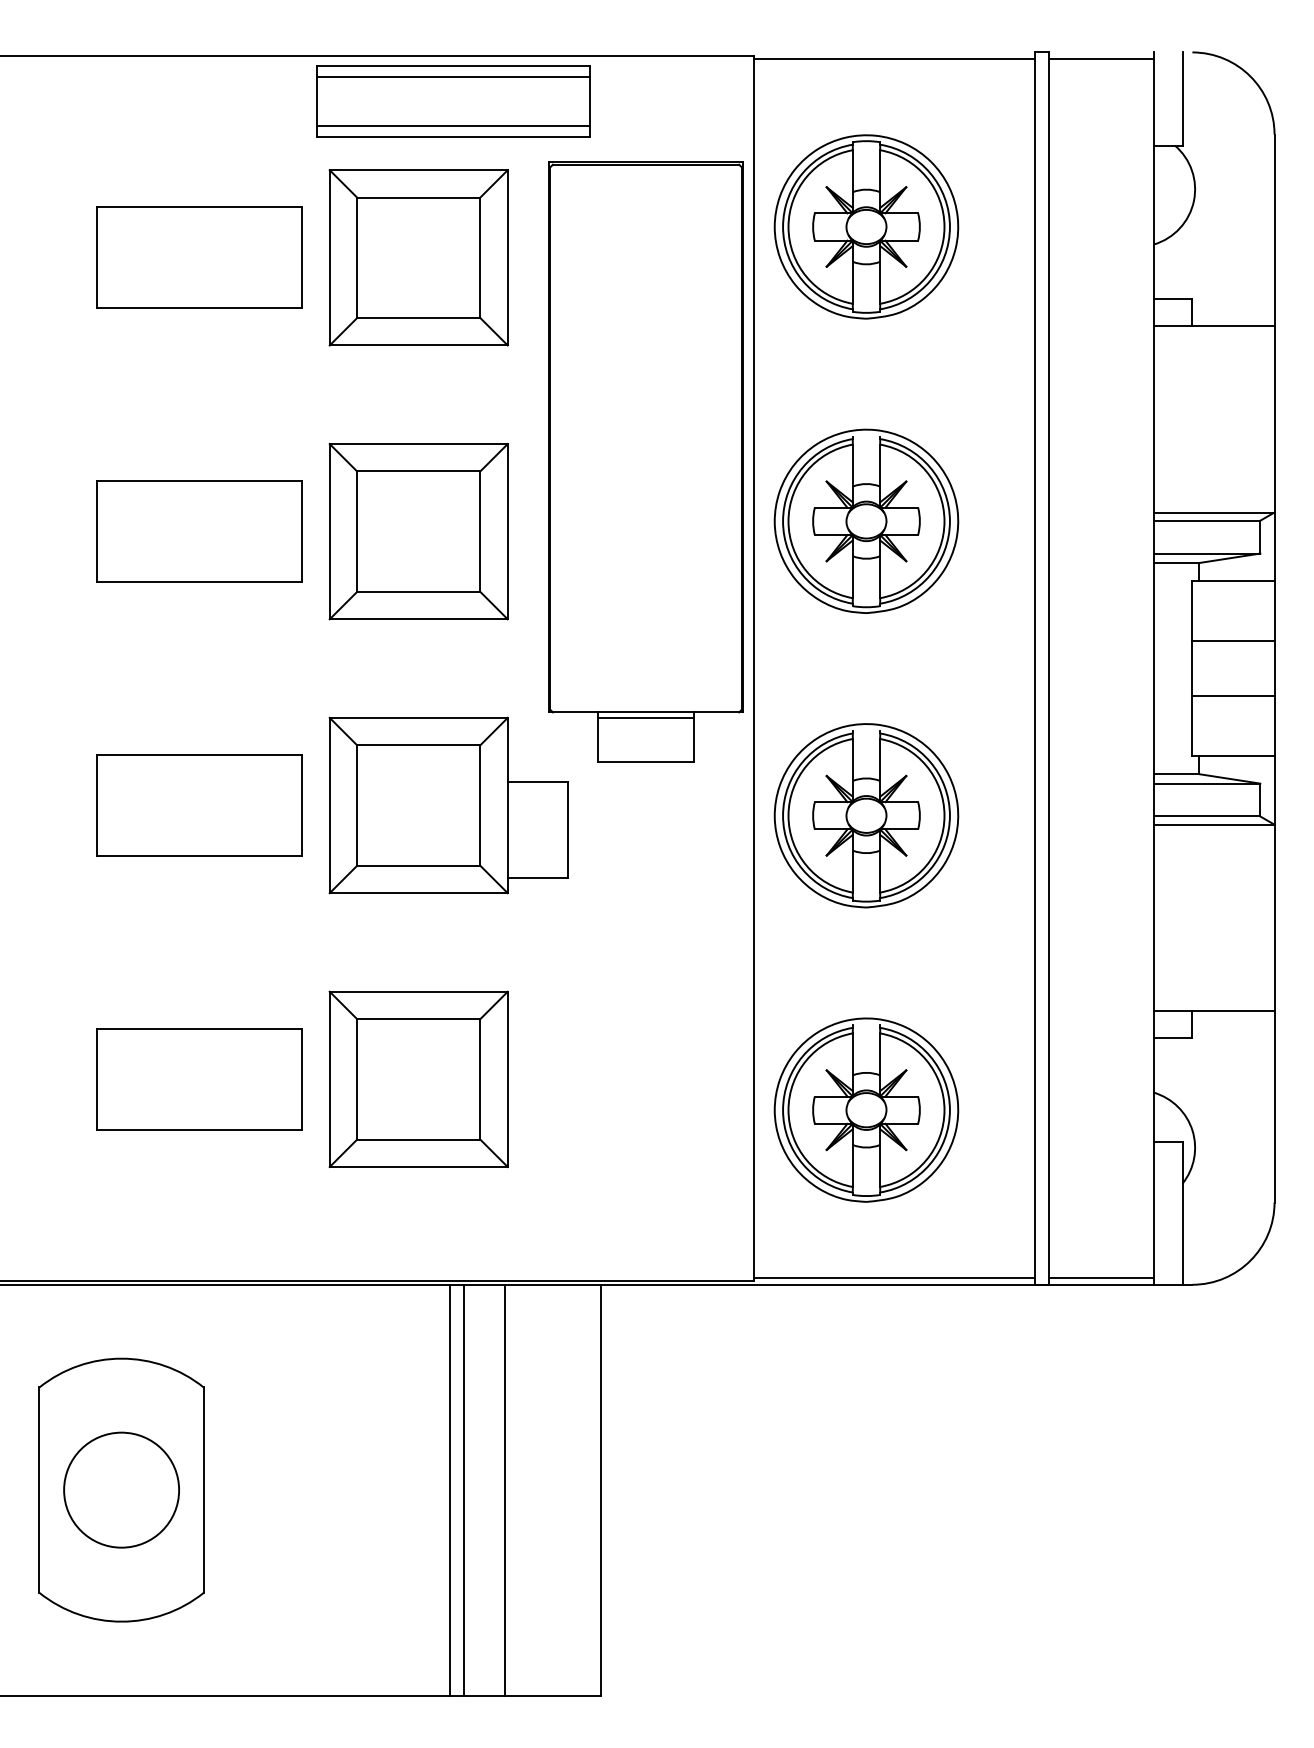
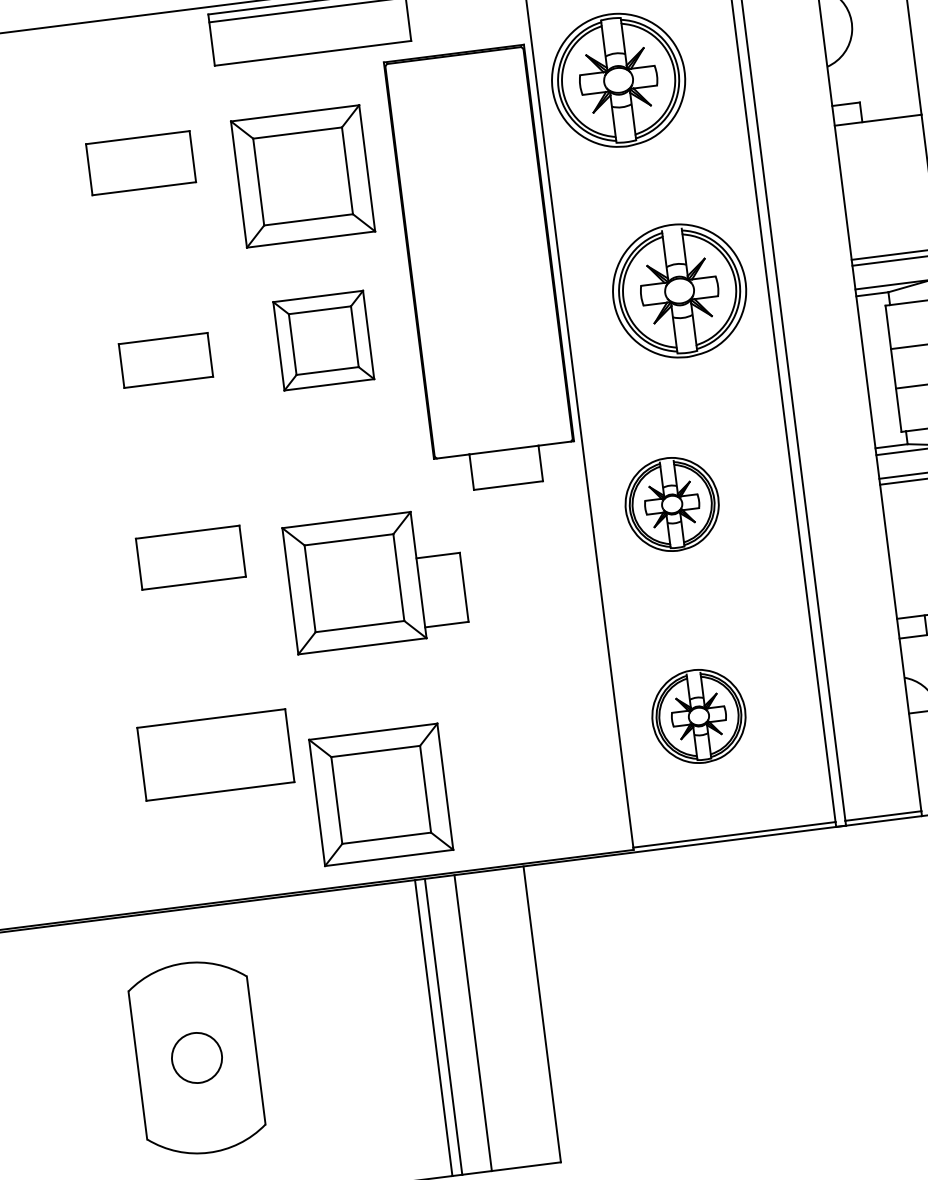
line: (453, 126) -> (311, 45), removed
part: (199, 257) -> (140, 163), size x0.7
part: (418, 257) -> (302, 176), moved
part: (866, 520) -> (679, 290), moved
part: (199, 531) -> (165, 360), size x0.6
part: (418, 531) -> (323, 340), size x0.7
line: (645, 717) -> (504, 453), removed
part: (199, 805) -> (190, 557), size x0.7
part: (448, 805) -> (375, 580), moved
part: (866, 815) -> (672, 504), size x0.7
part: (418, 1079) -> (381, 794), moved
part: (866, 1109) -> (698, 716), size x0.7
circle: (121, 1489) -> (196, 1057), size x0.6

